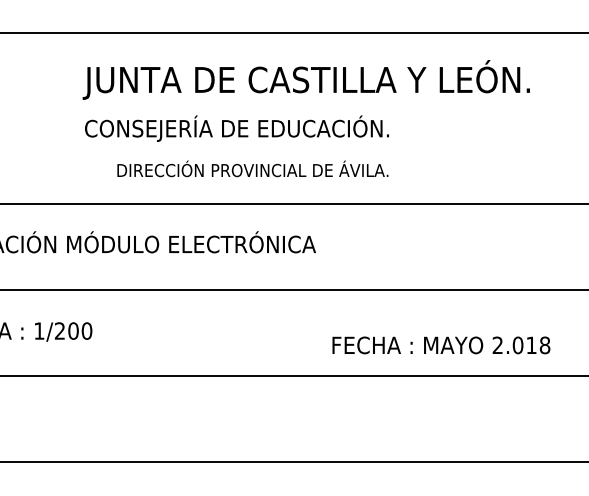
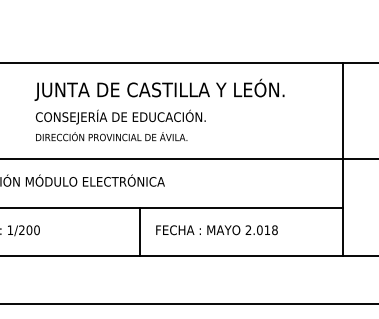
text: (252, 168) -> (111, 136), moved
line: (270, 333) -> (139, 231), added
text: (440, 345) -> (216, 230), moved

